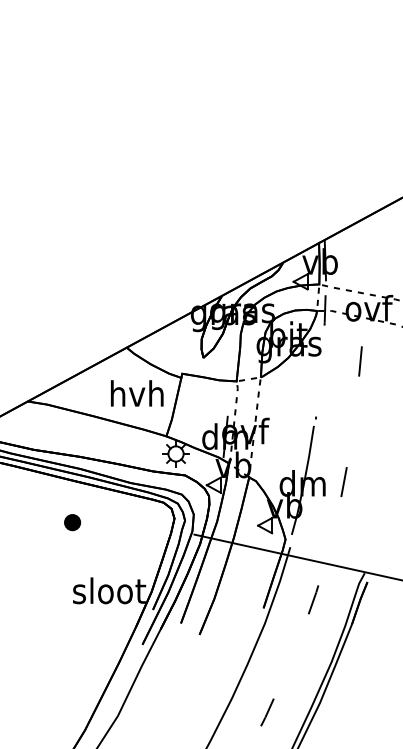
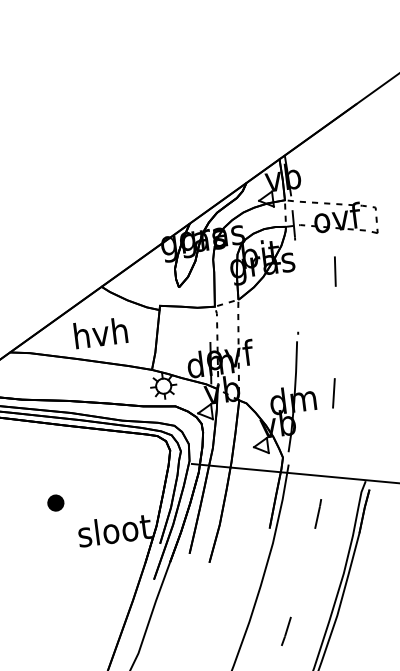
text: (137, 393) -> (101, 333), moved
part: (72, 522) -> (55, 502), moved

